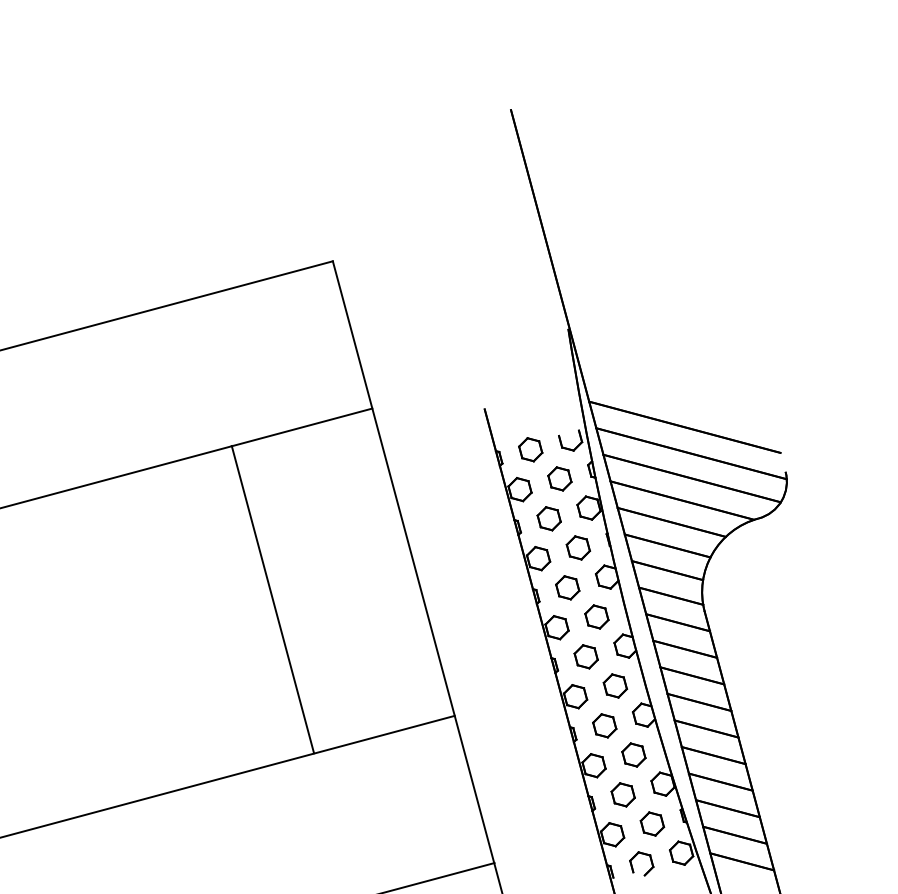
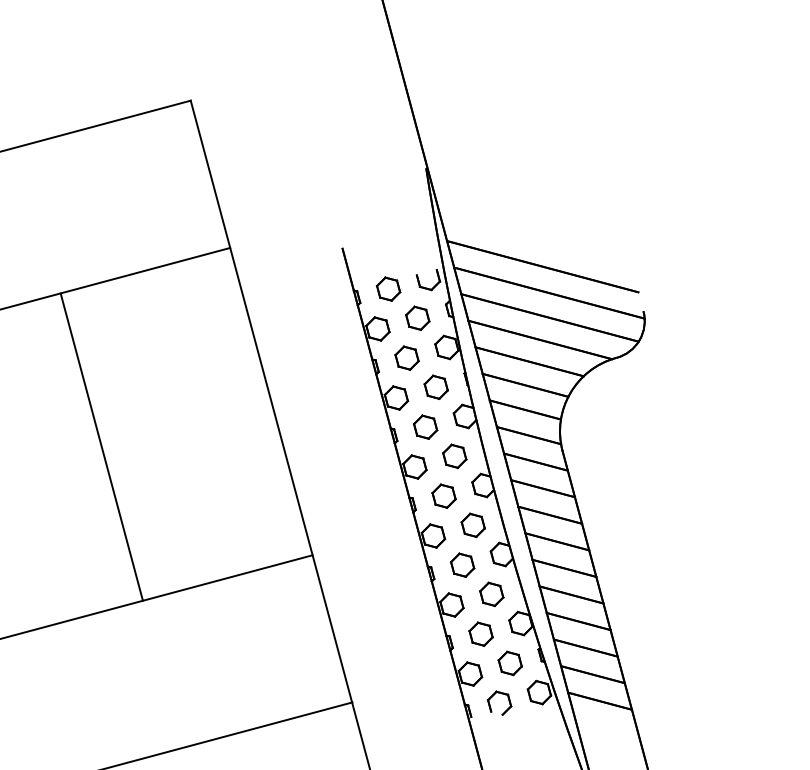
line: (272, 599) -> (101, 446), moved

